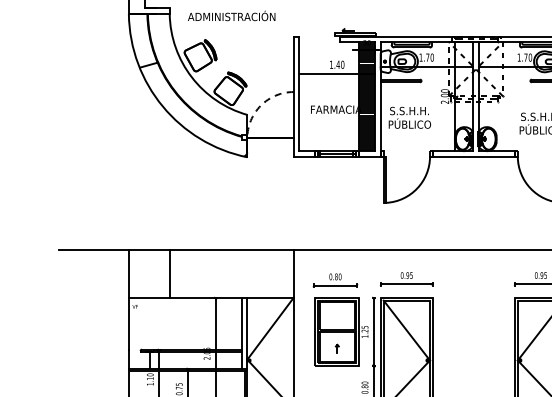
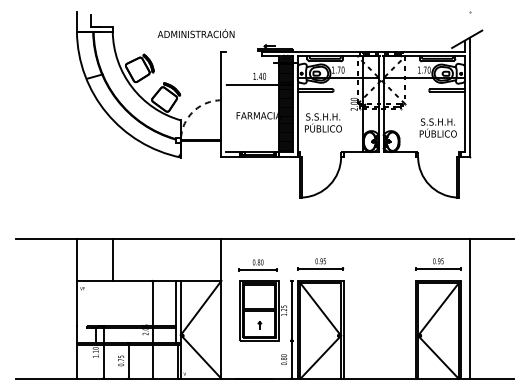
text: (230, 15) -> (195, 33), moved
line: (299, 93) -> (226, 101), removed
line: (473, 156) -> (379, 156), removed

